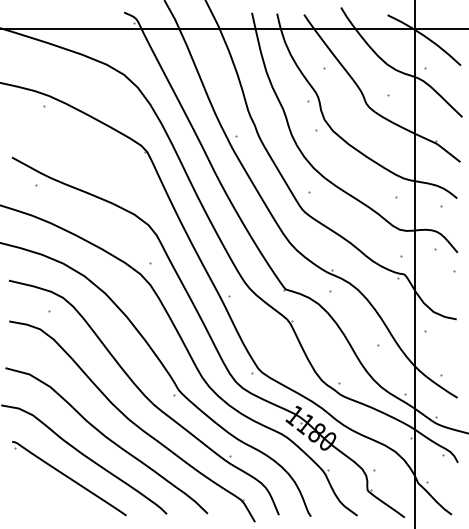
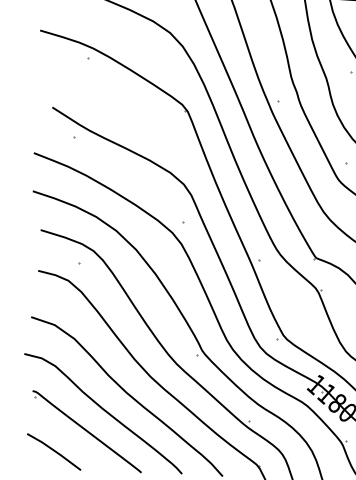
line: (37, 500) -> (53, 451), added

